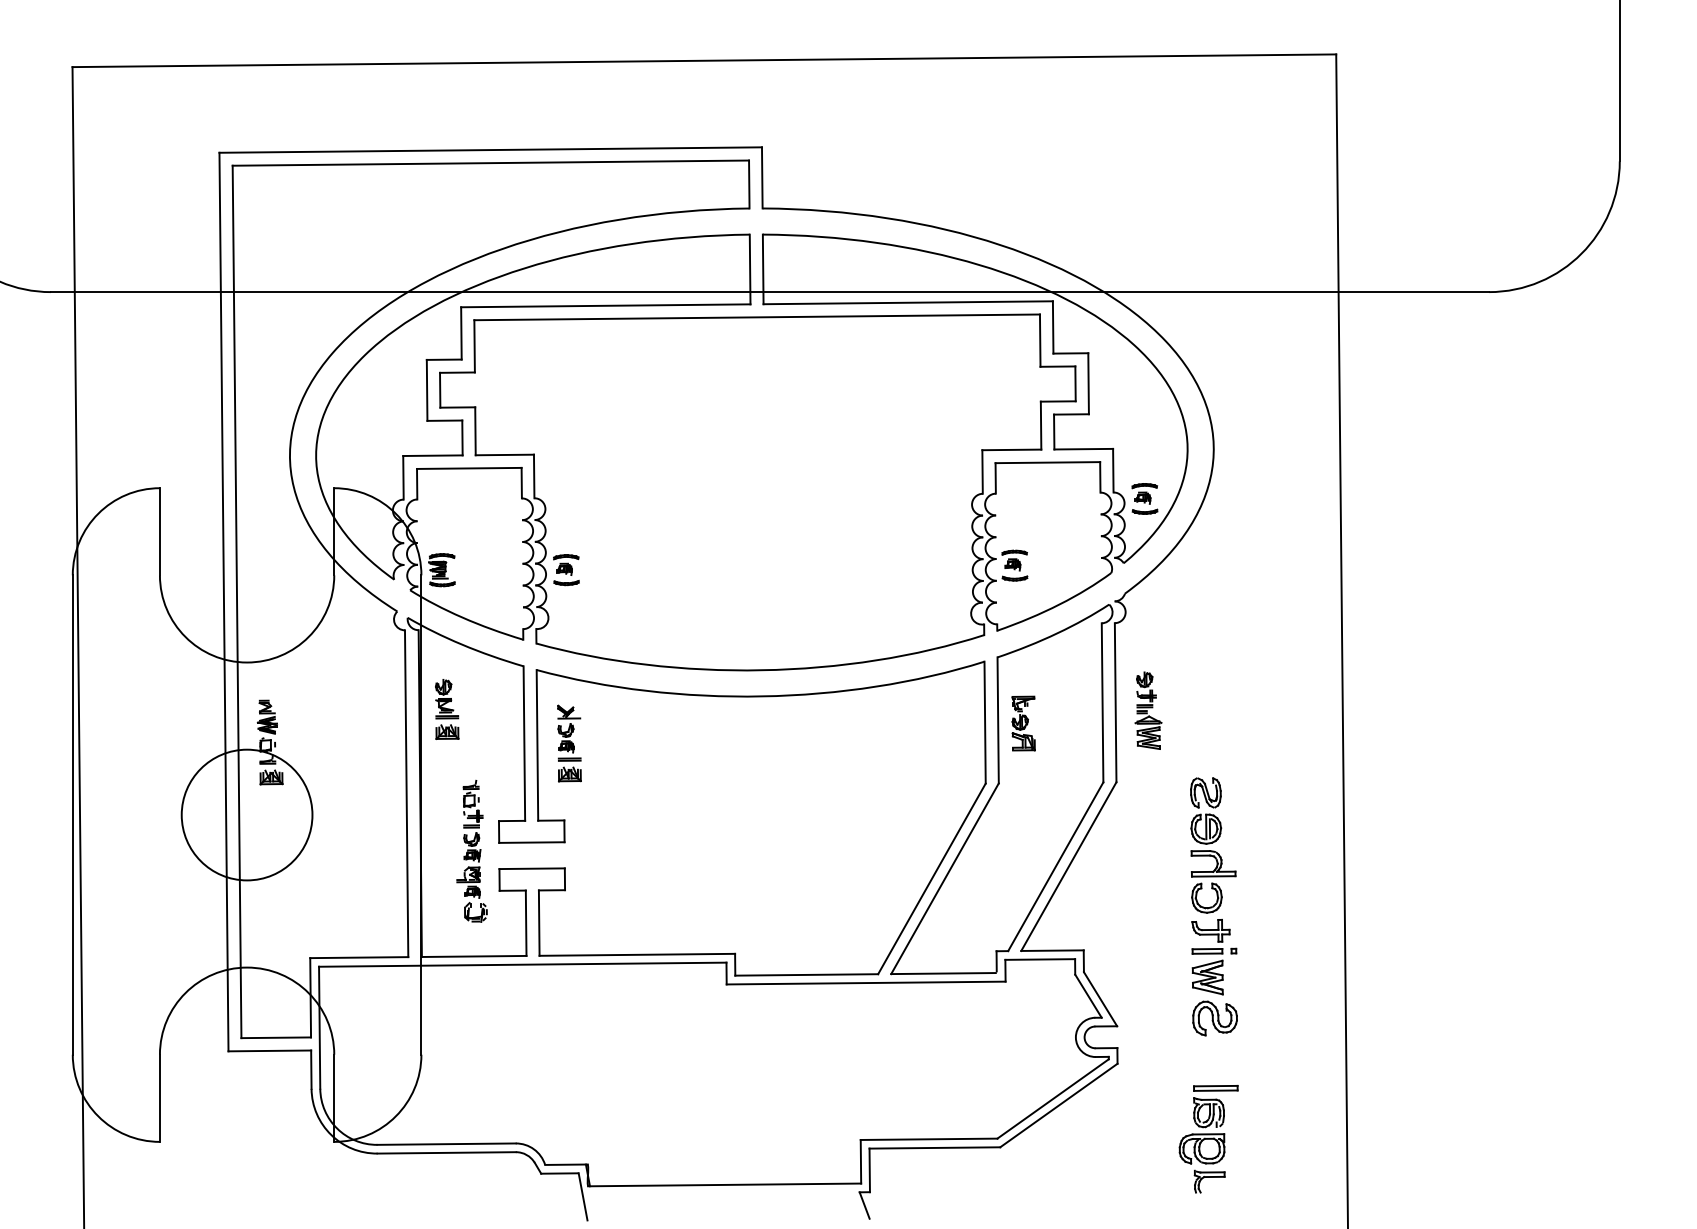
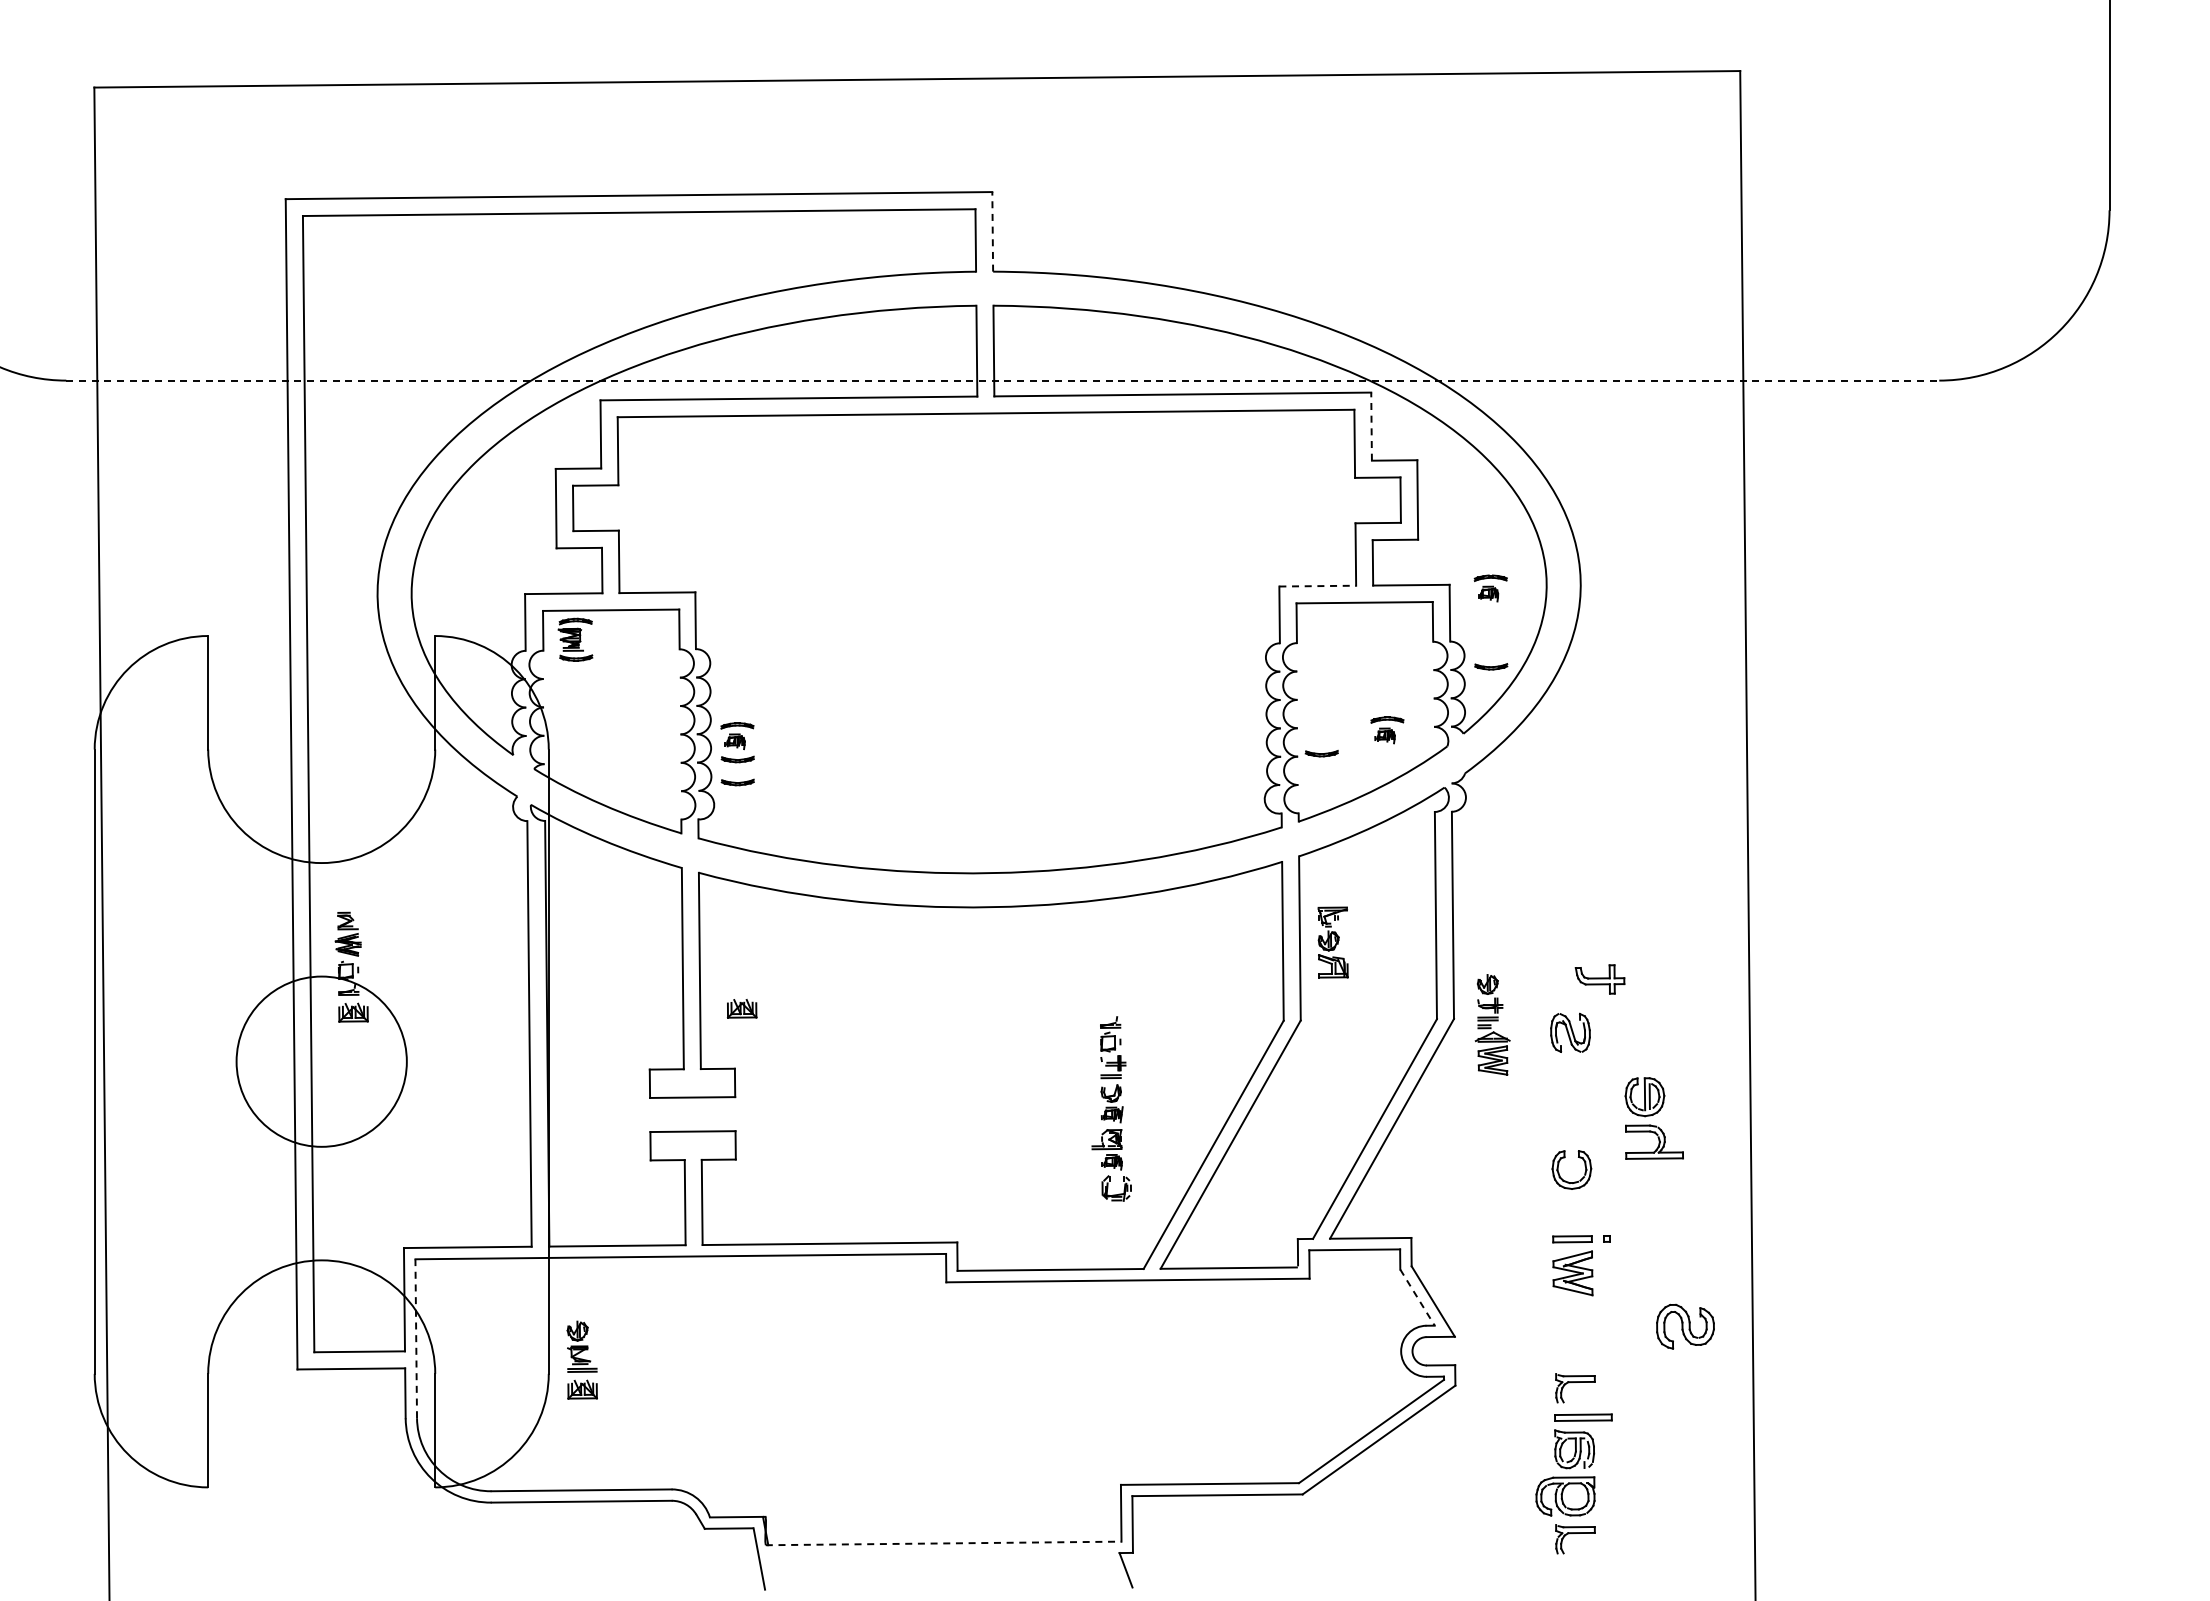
line: (762, 177) -> (992, 231), solid -> dashed
line: (770, 292) -> (1003, 380), solid -> dashed
line: (1053, 327) -> (1371, 426), solid -> dashed
line: (1012, 450) -> (1318, 586), solid -> dashed
part: (1144, 493) -> (1490, 588), moved
part: (1014, 560) -> (1387, 730), moved
part: (441, 569) -> (575, 639), moved
part: (566, 600) -> (737, 782), added
part: (446, 708) -> (581, 1359), moved
part: (1148, 710) -> (1492, 1024), moved
part: (568, 732) -> (740, 954), removed
part: (1212, 845) -> (1653, 1118), moved
part: (471, 850) -> (1111, 1108), moved
part: (1210, 930) -> (1599, 979), moved
line: (1088, 996) -> (1417, 1297), solid -> dashed
part: (1215, 1018) -> (1685, 1326), moved
line: (319, 1027) -> (416, 1338), solid -> dashed
part: (1209, 1065) -> (1575, 1388), added
line: (724, 1184) -> (943, 1543), solid -> dashed

